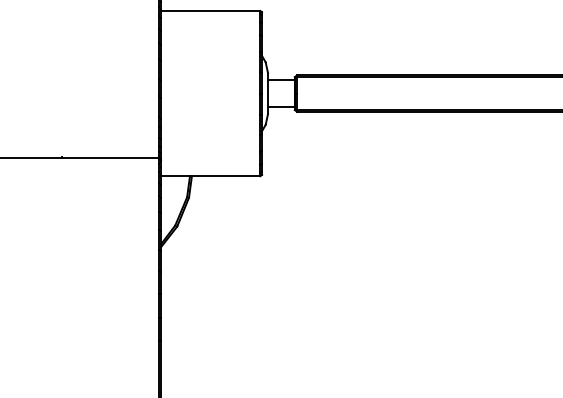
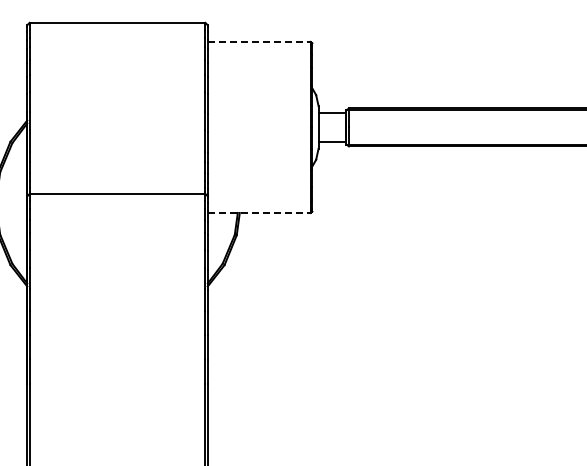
line: (210, 10) -> (259, 41), solid -> dashed
line: (210, 175) -> (259, 212), solid -> dashed

